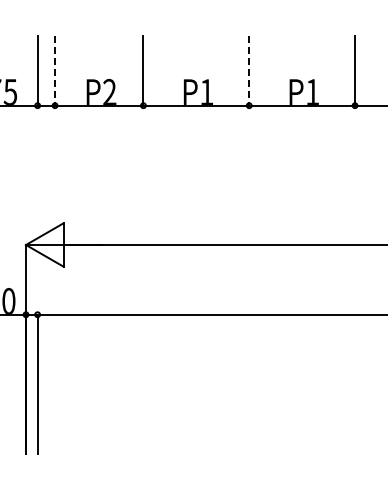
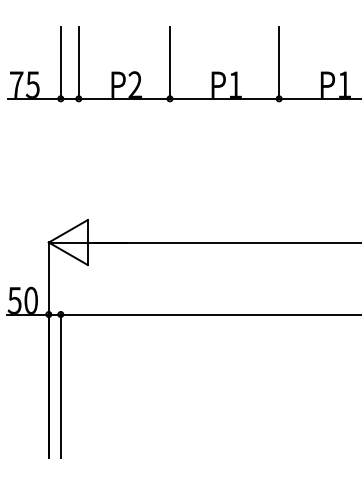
line: (55, 71) -> (79, 63), dashed -> solid
line: (249, 71) -> (279, 63), dashed -> solid

